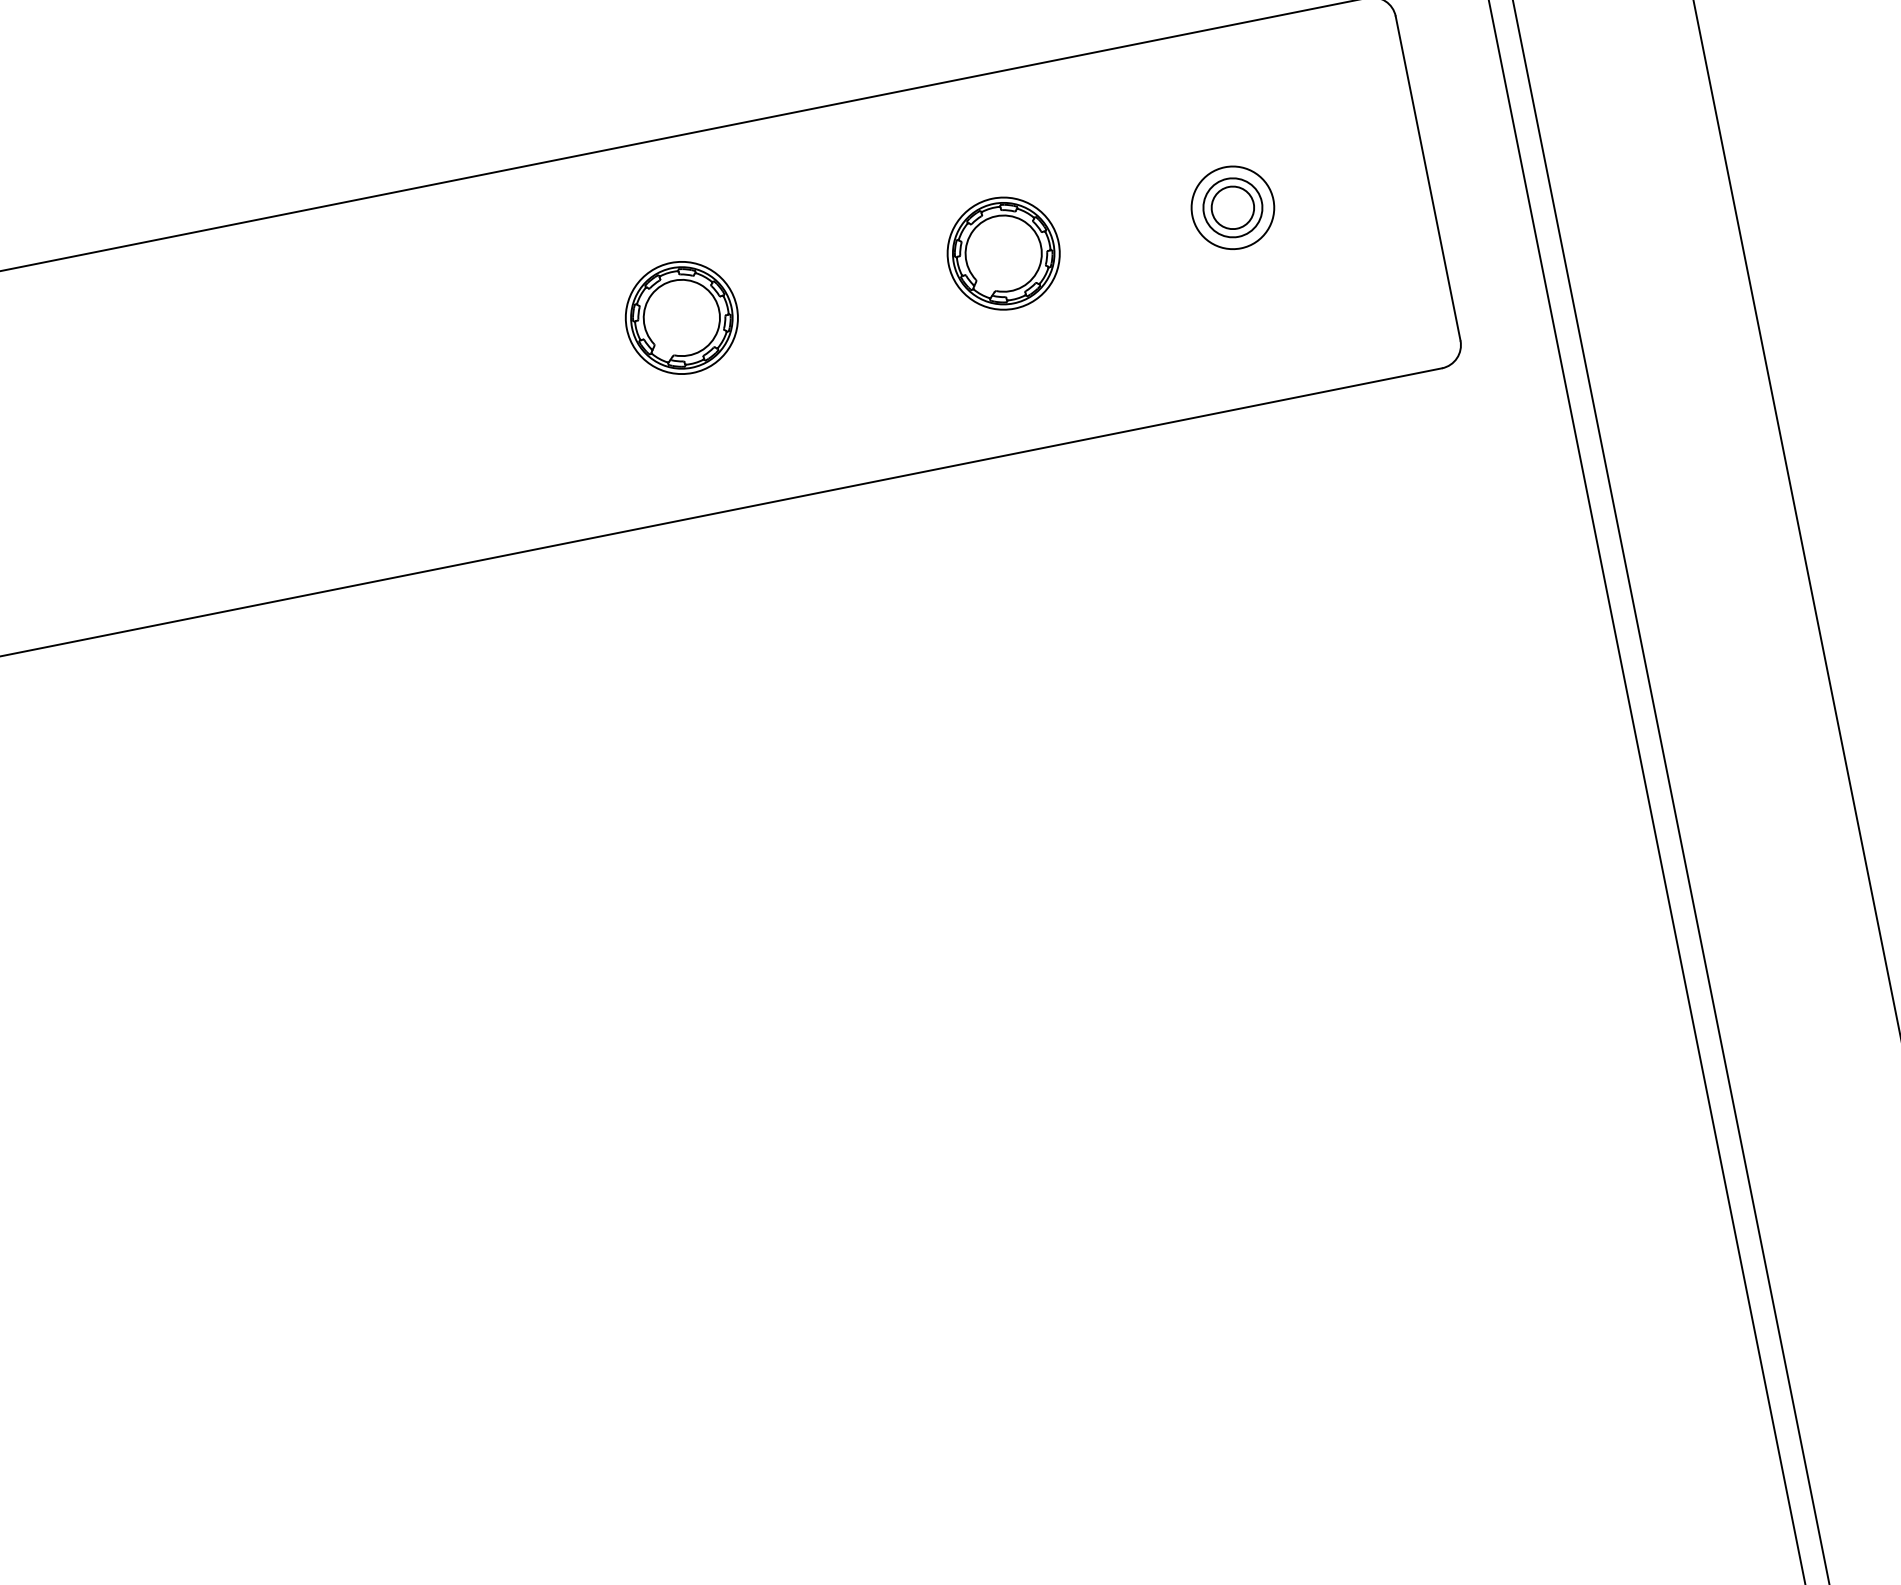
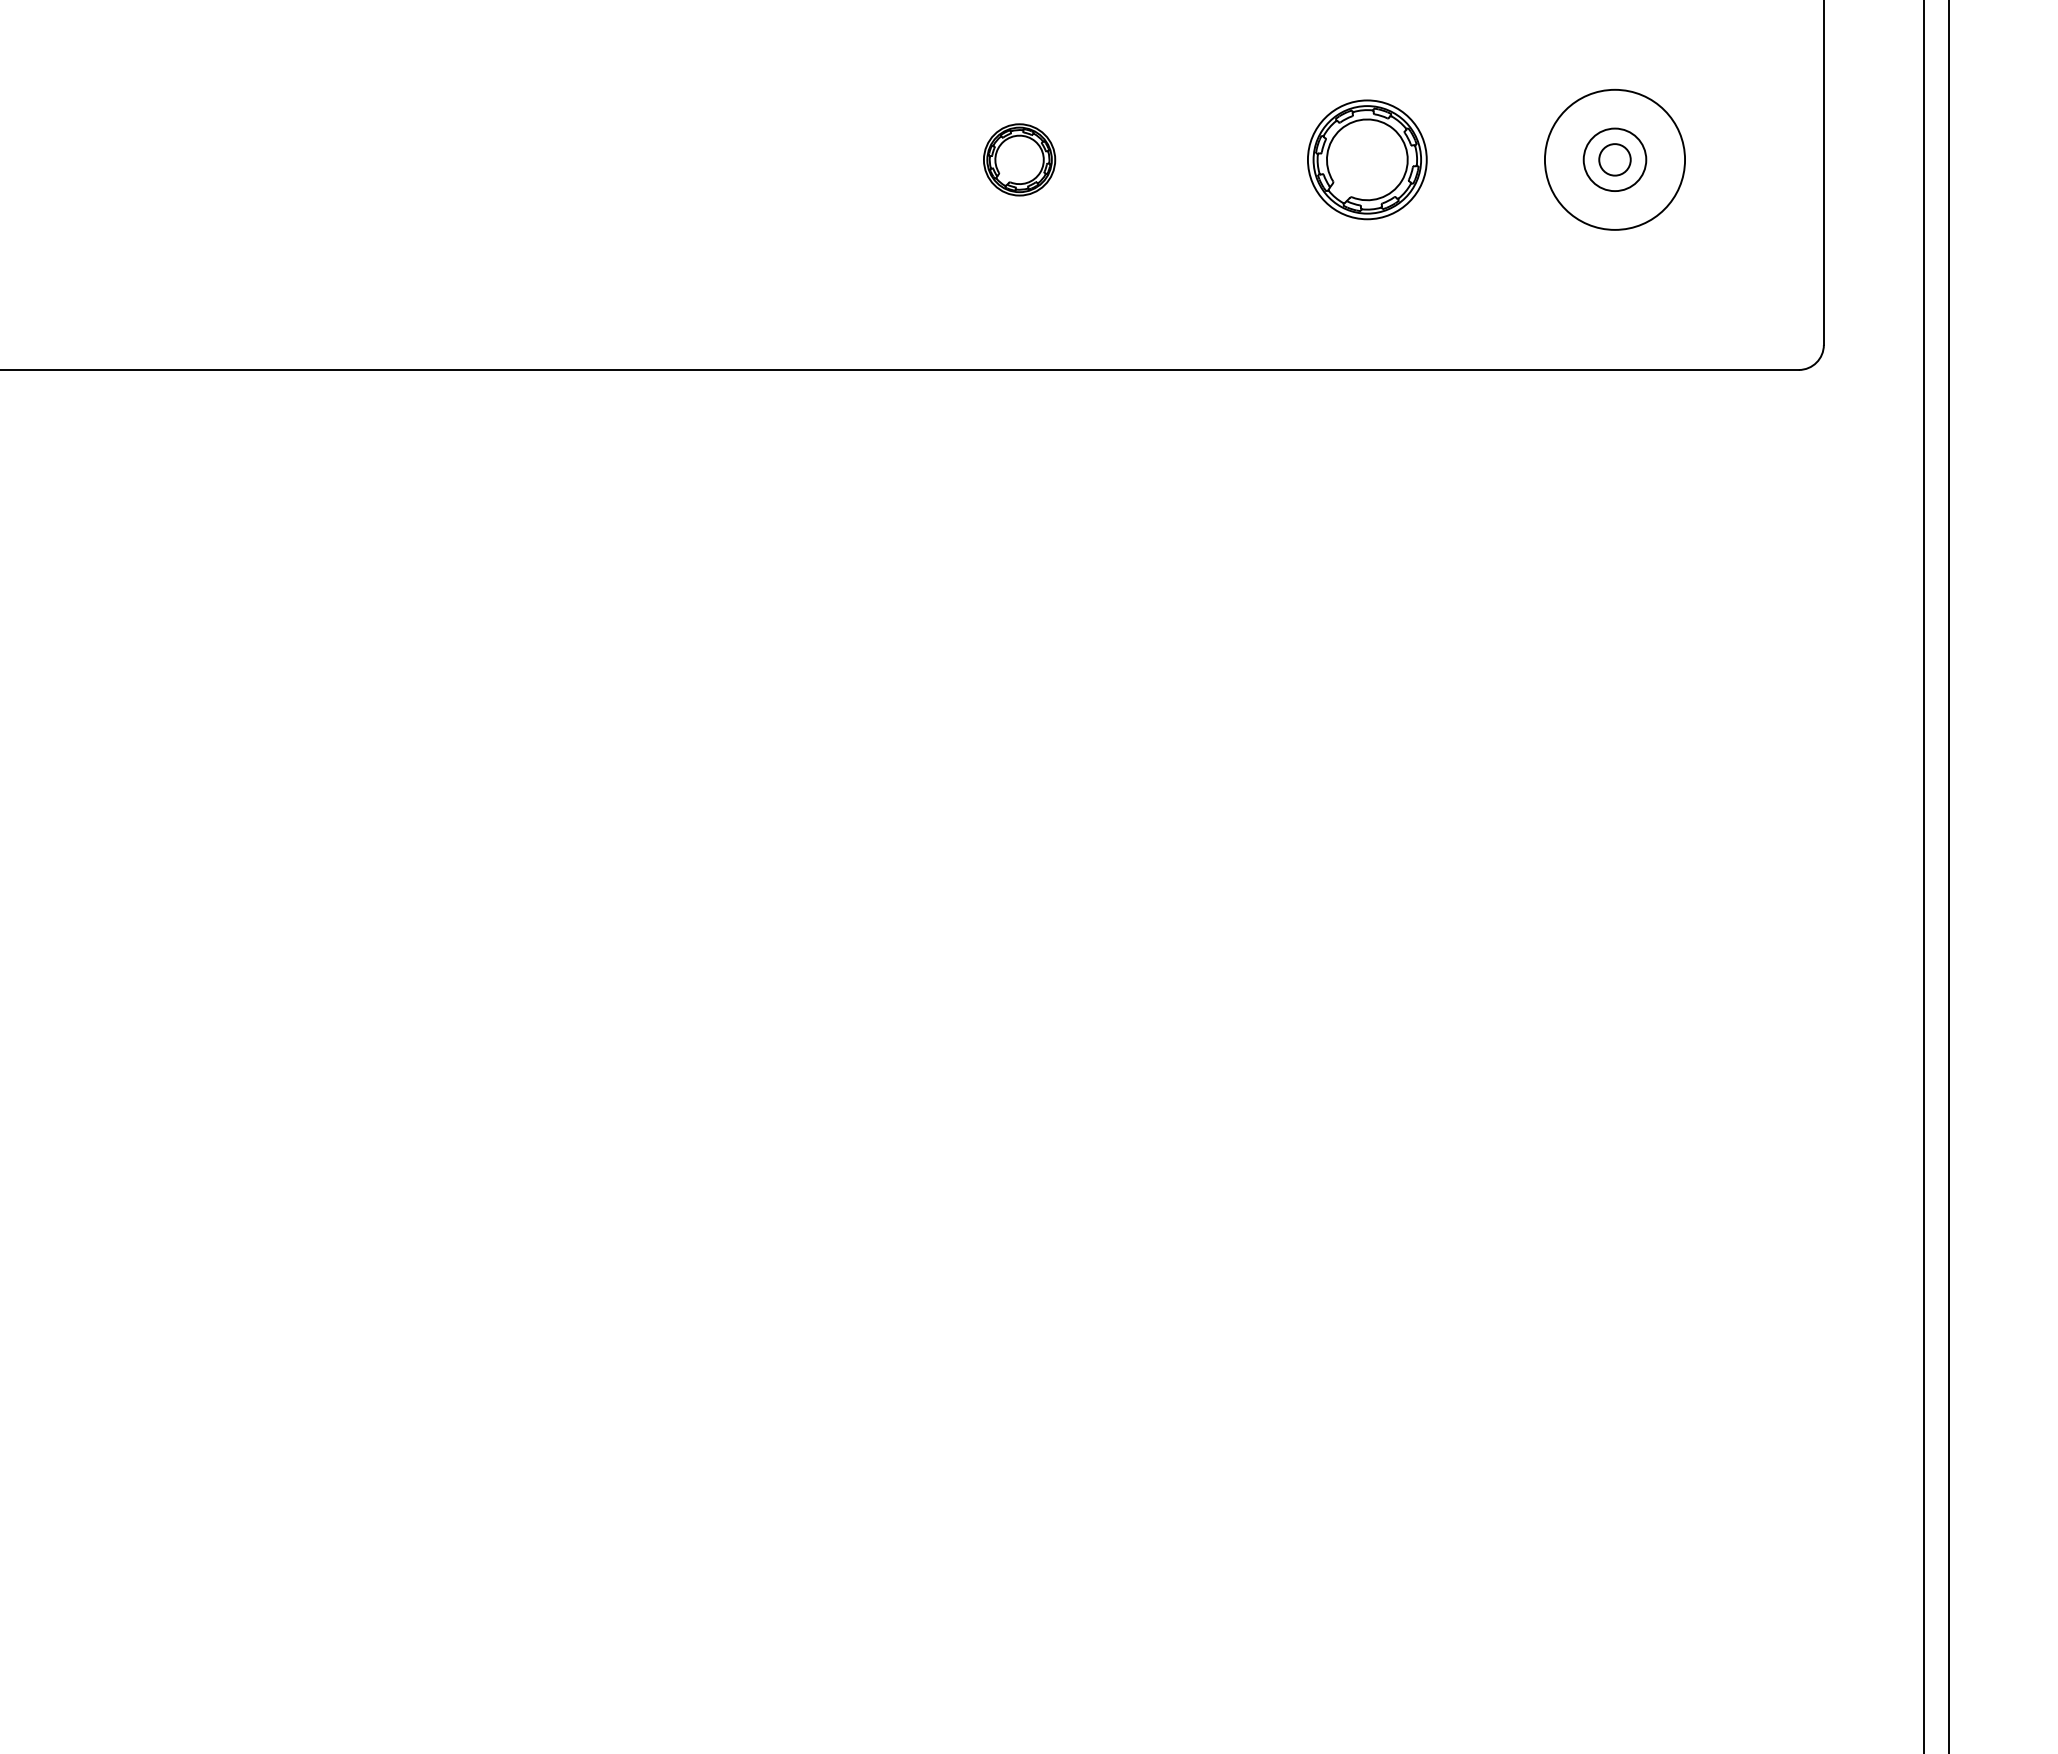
circle: (1232, 207) -> (1614, 159), size x0.7
circle: (1232, 207) -> (1614, 159), size x1.6
part: (681, 317) -> (1019, 159), size x0.6

